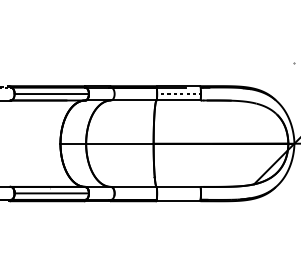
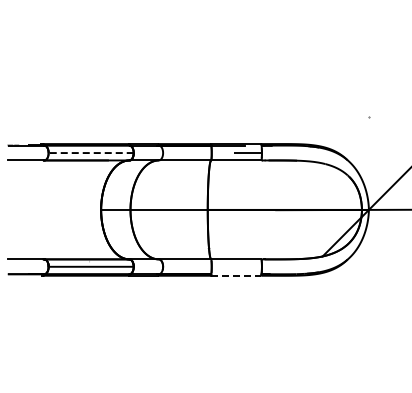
line: (52, 94) -> (91, 153), solid -> dashed
line: (178, 201) -> (236, 275), solid -> dashed

